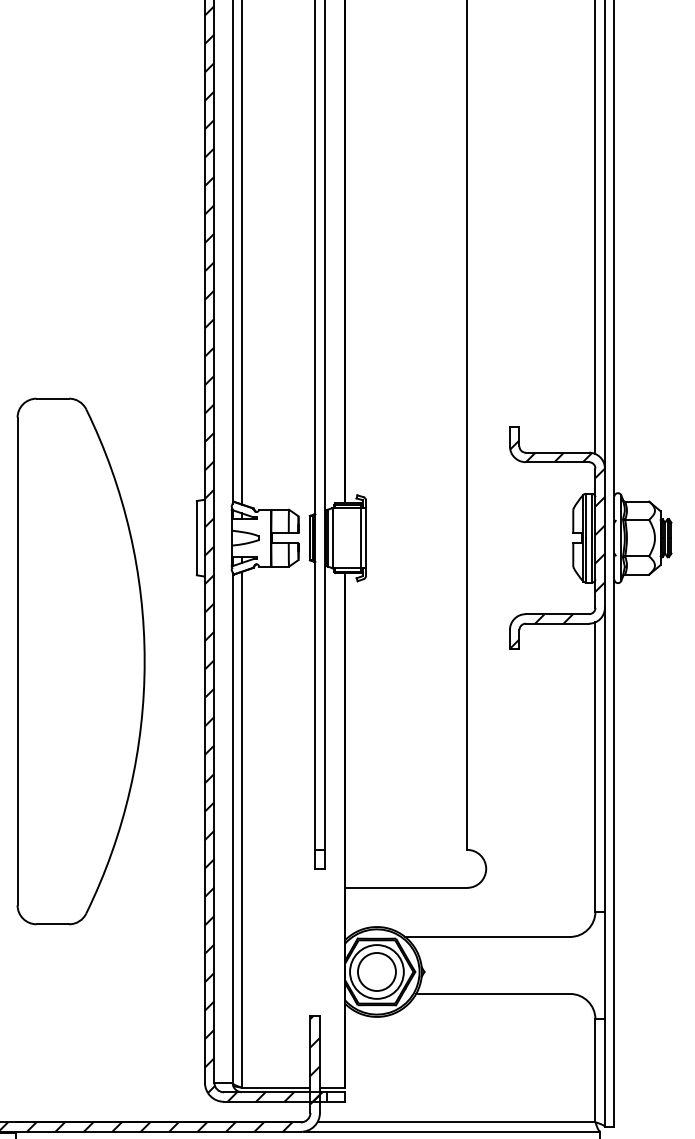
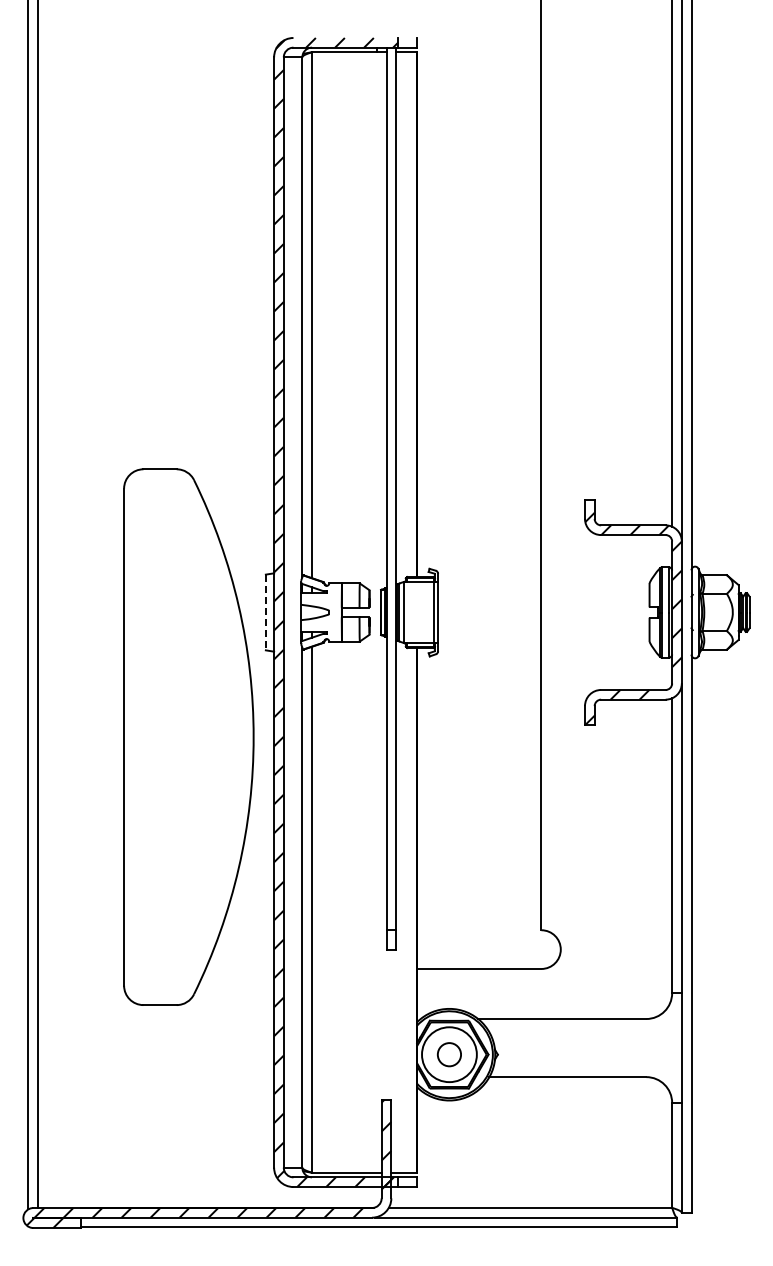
line: (196, 538) -> (265, 612), solid -> dashed
part: (80, 660) -> (188, 736), moved
circle: (377, 971) -> (449, 1054), size x0.6

